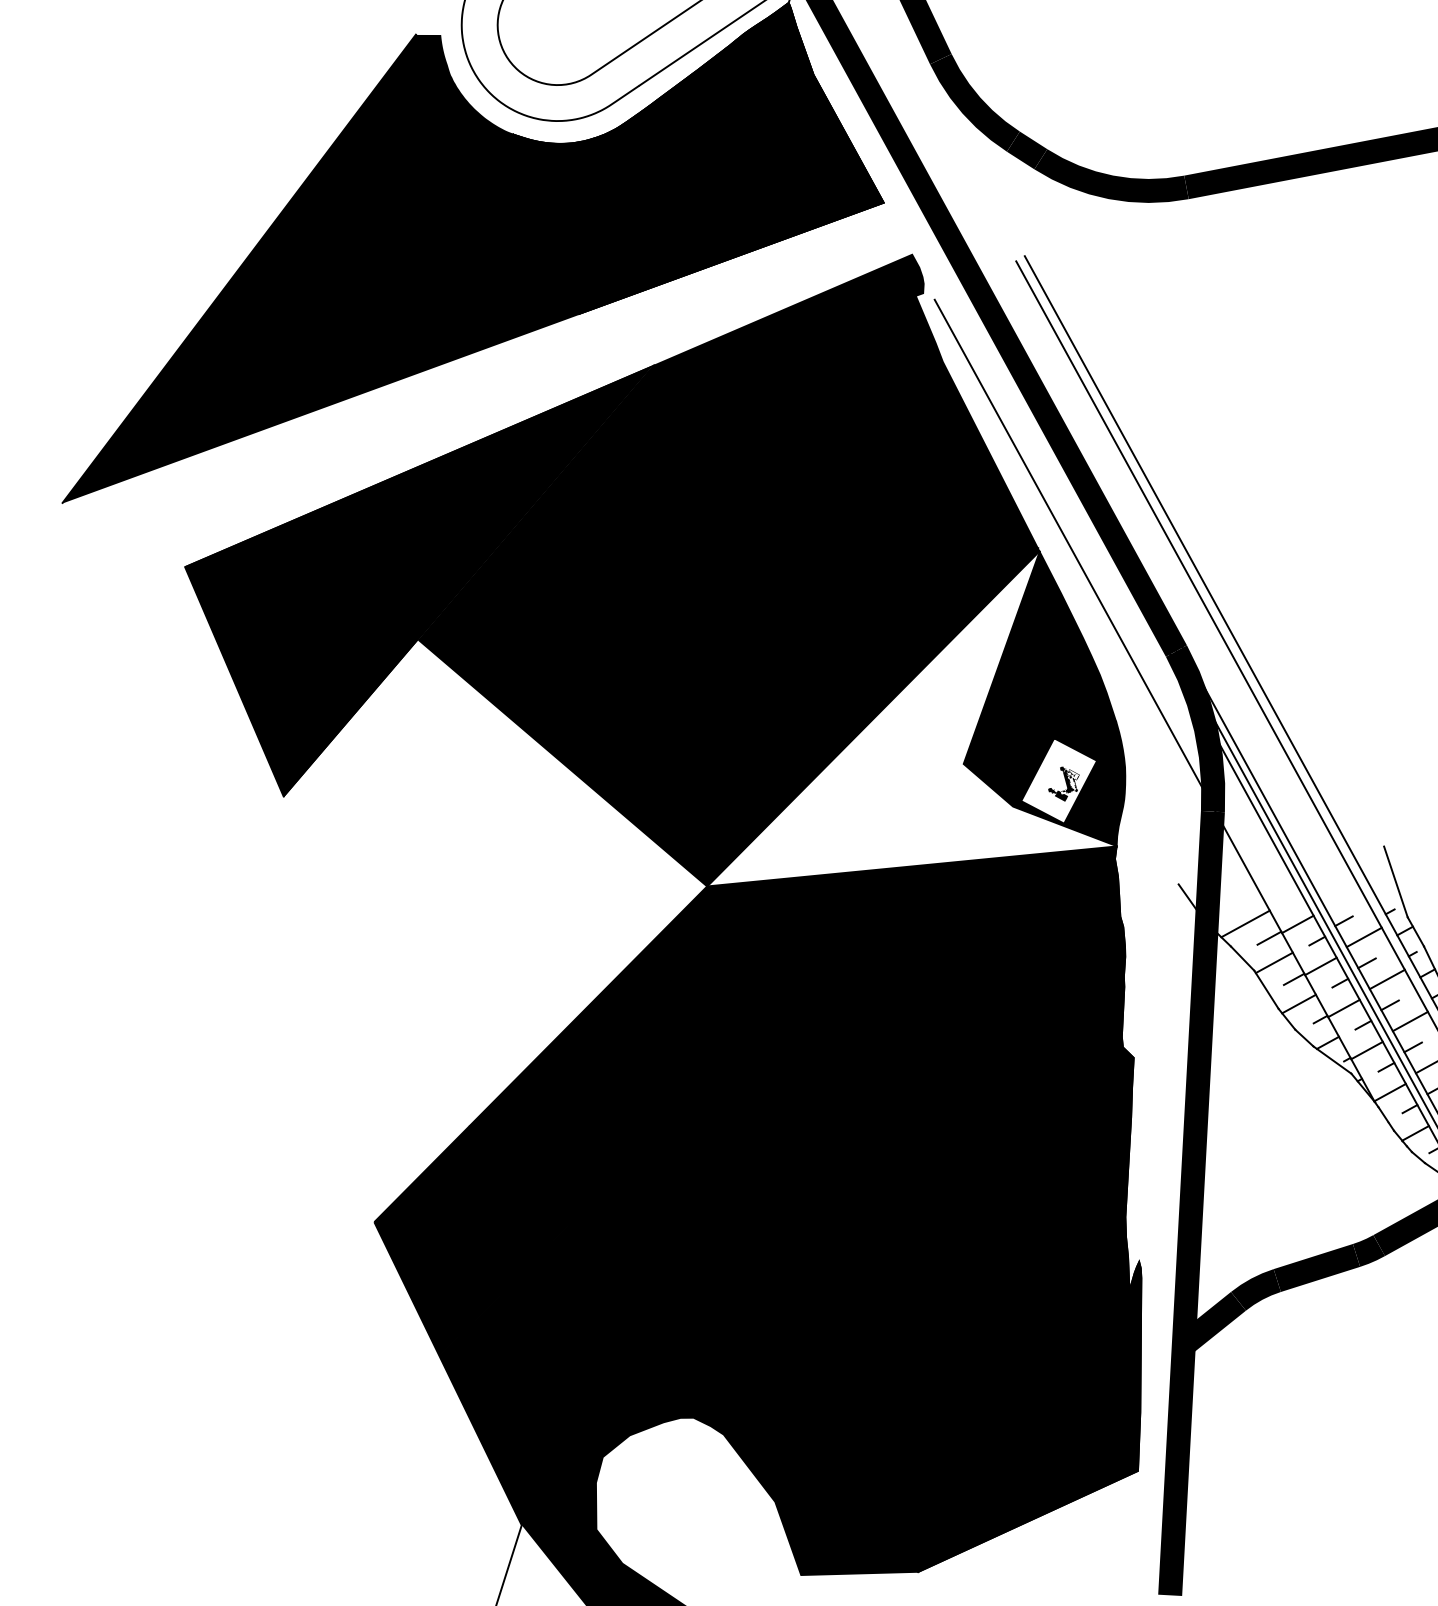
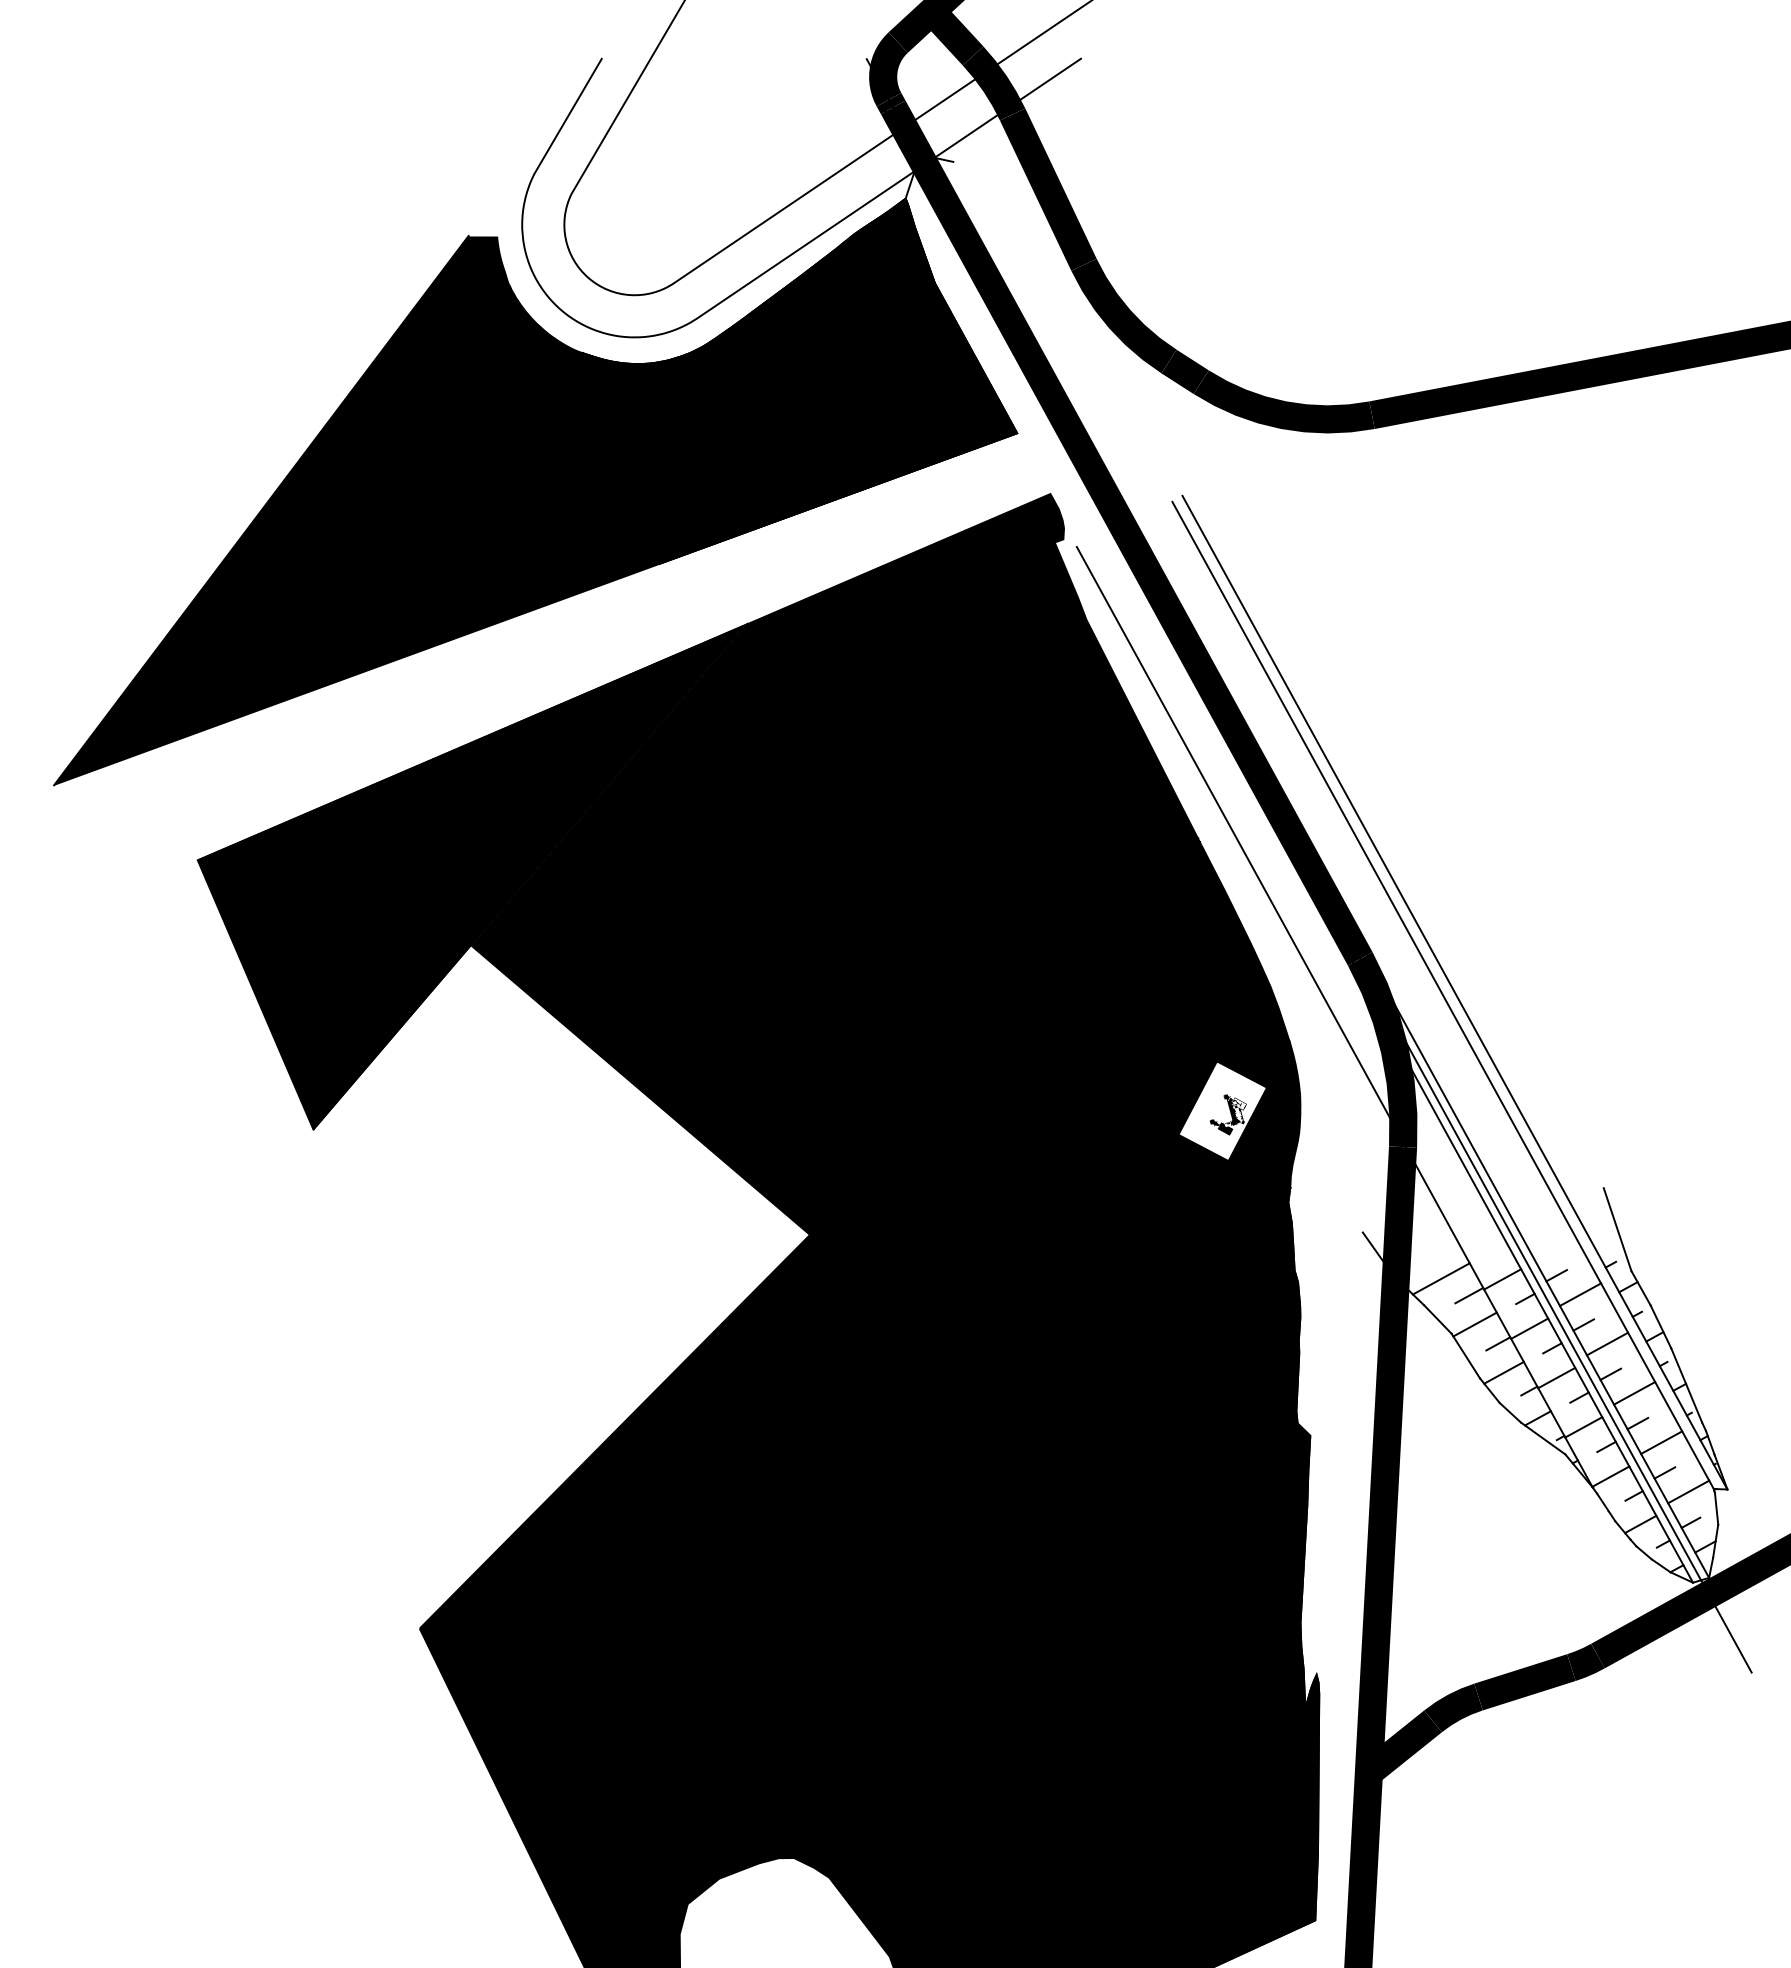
fill: (912, 718) -> (1050, 1037), added

